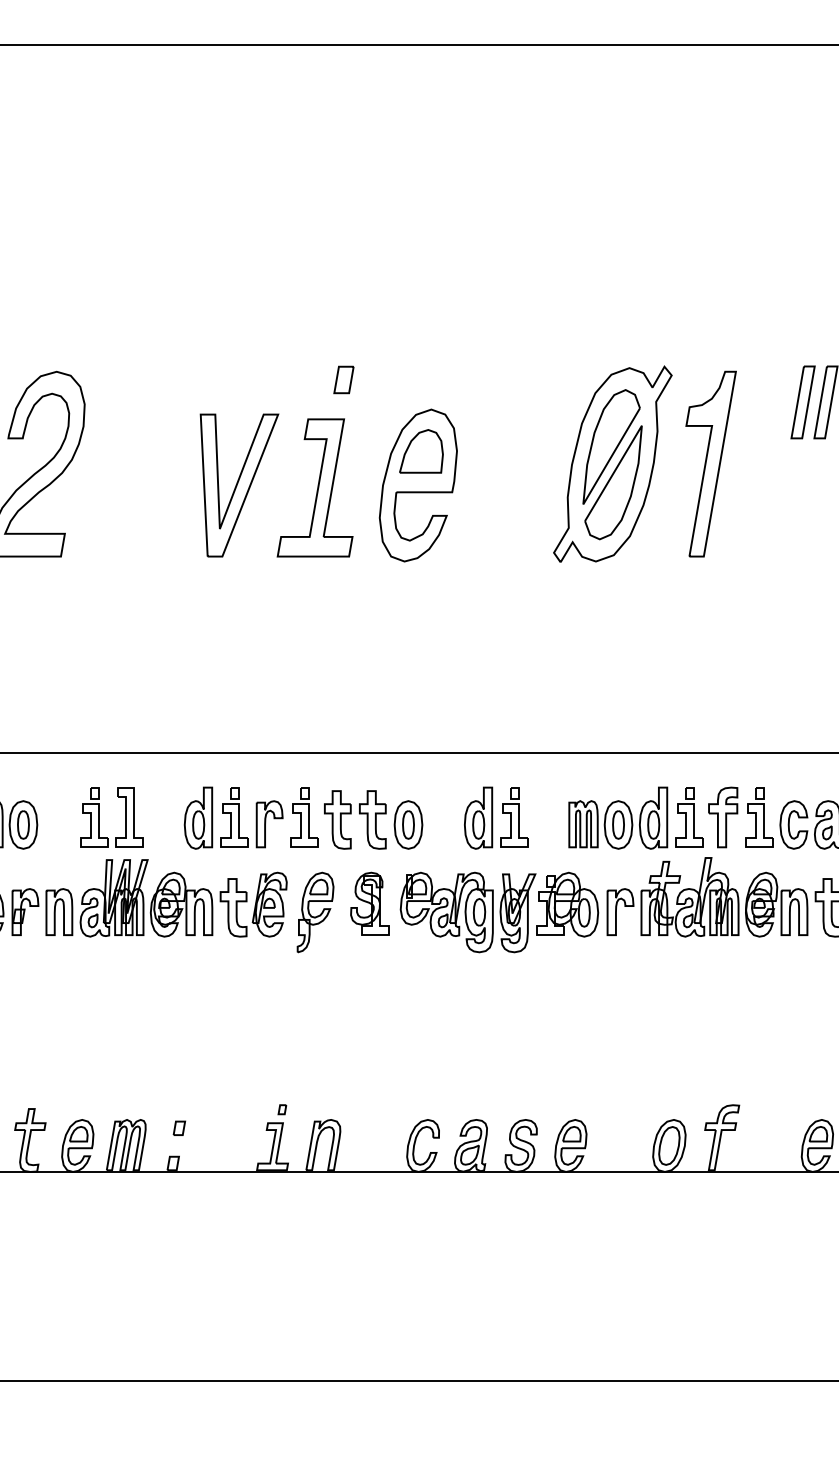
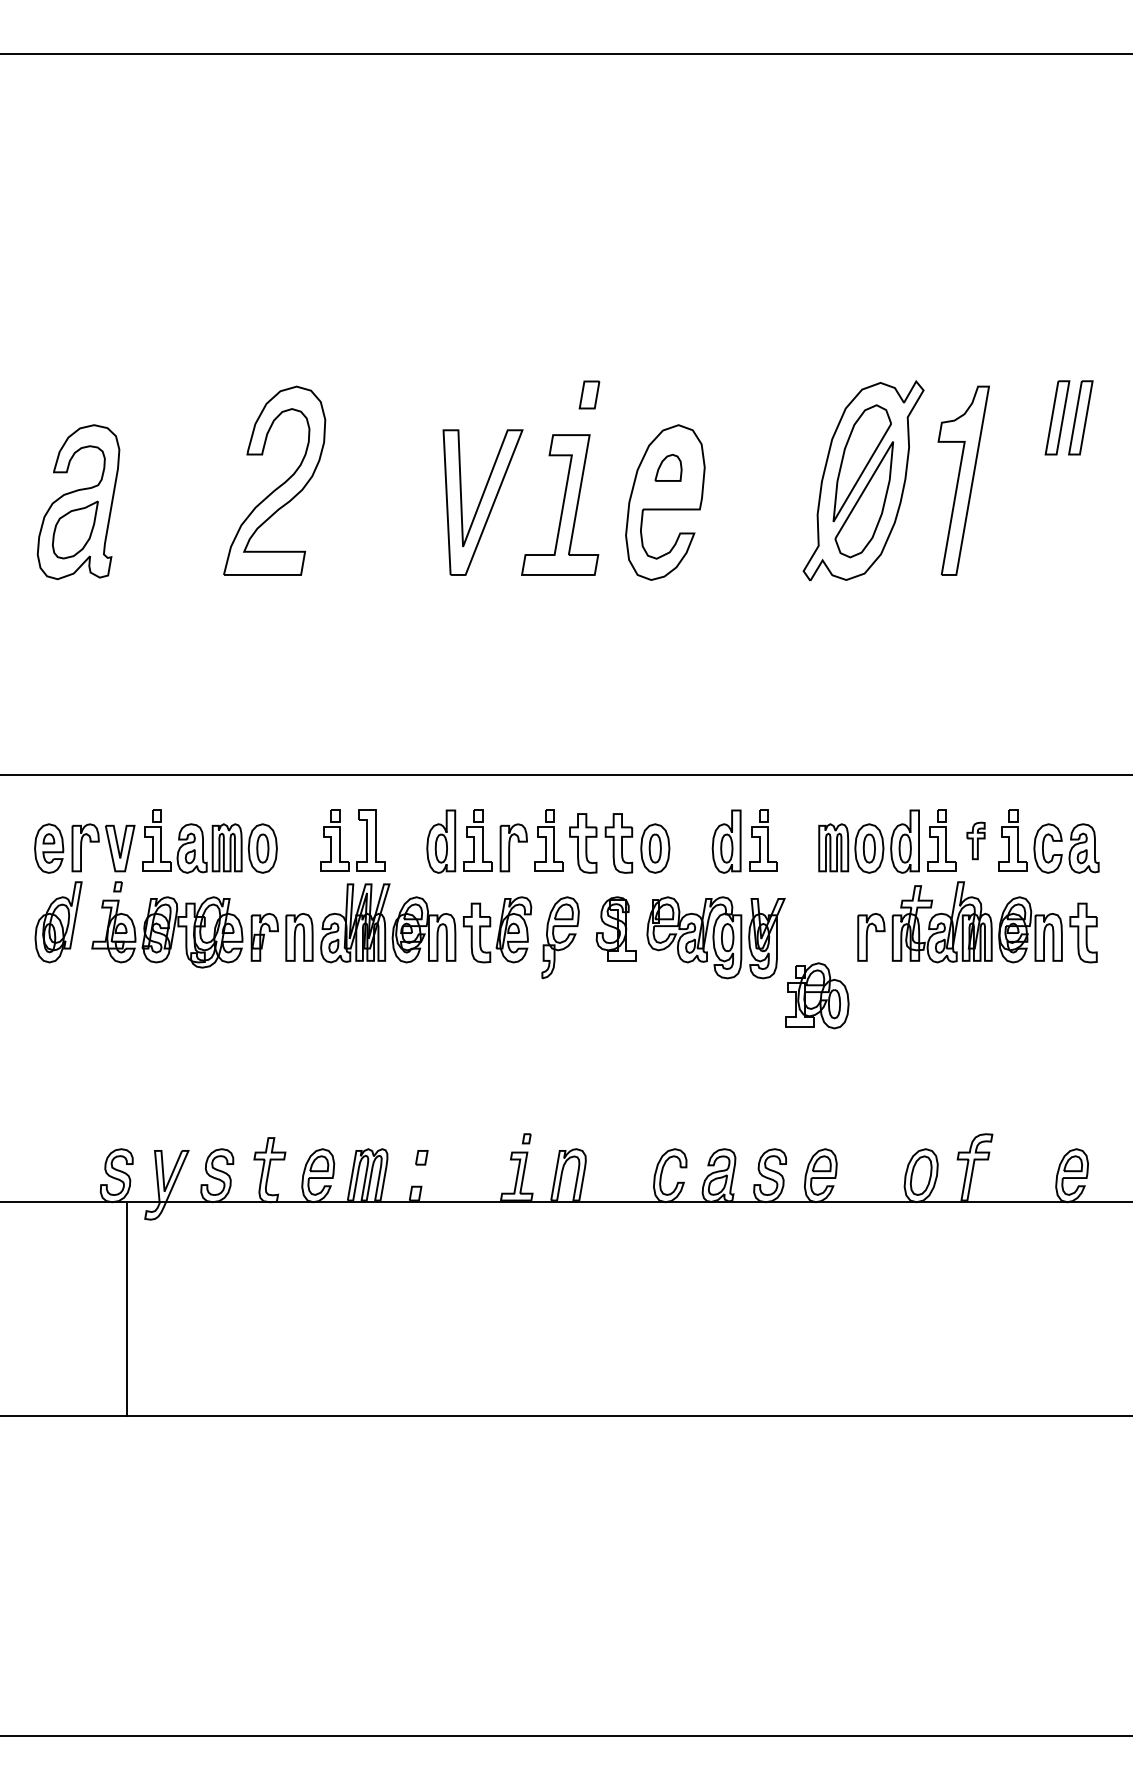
part: (421, 451) -> (668, 467), size x0.6
part: (722, 817) -> (975, 840), size x0.6
part: (567, 904) -> (817, 995), moved

